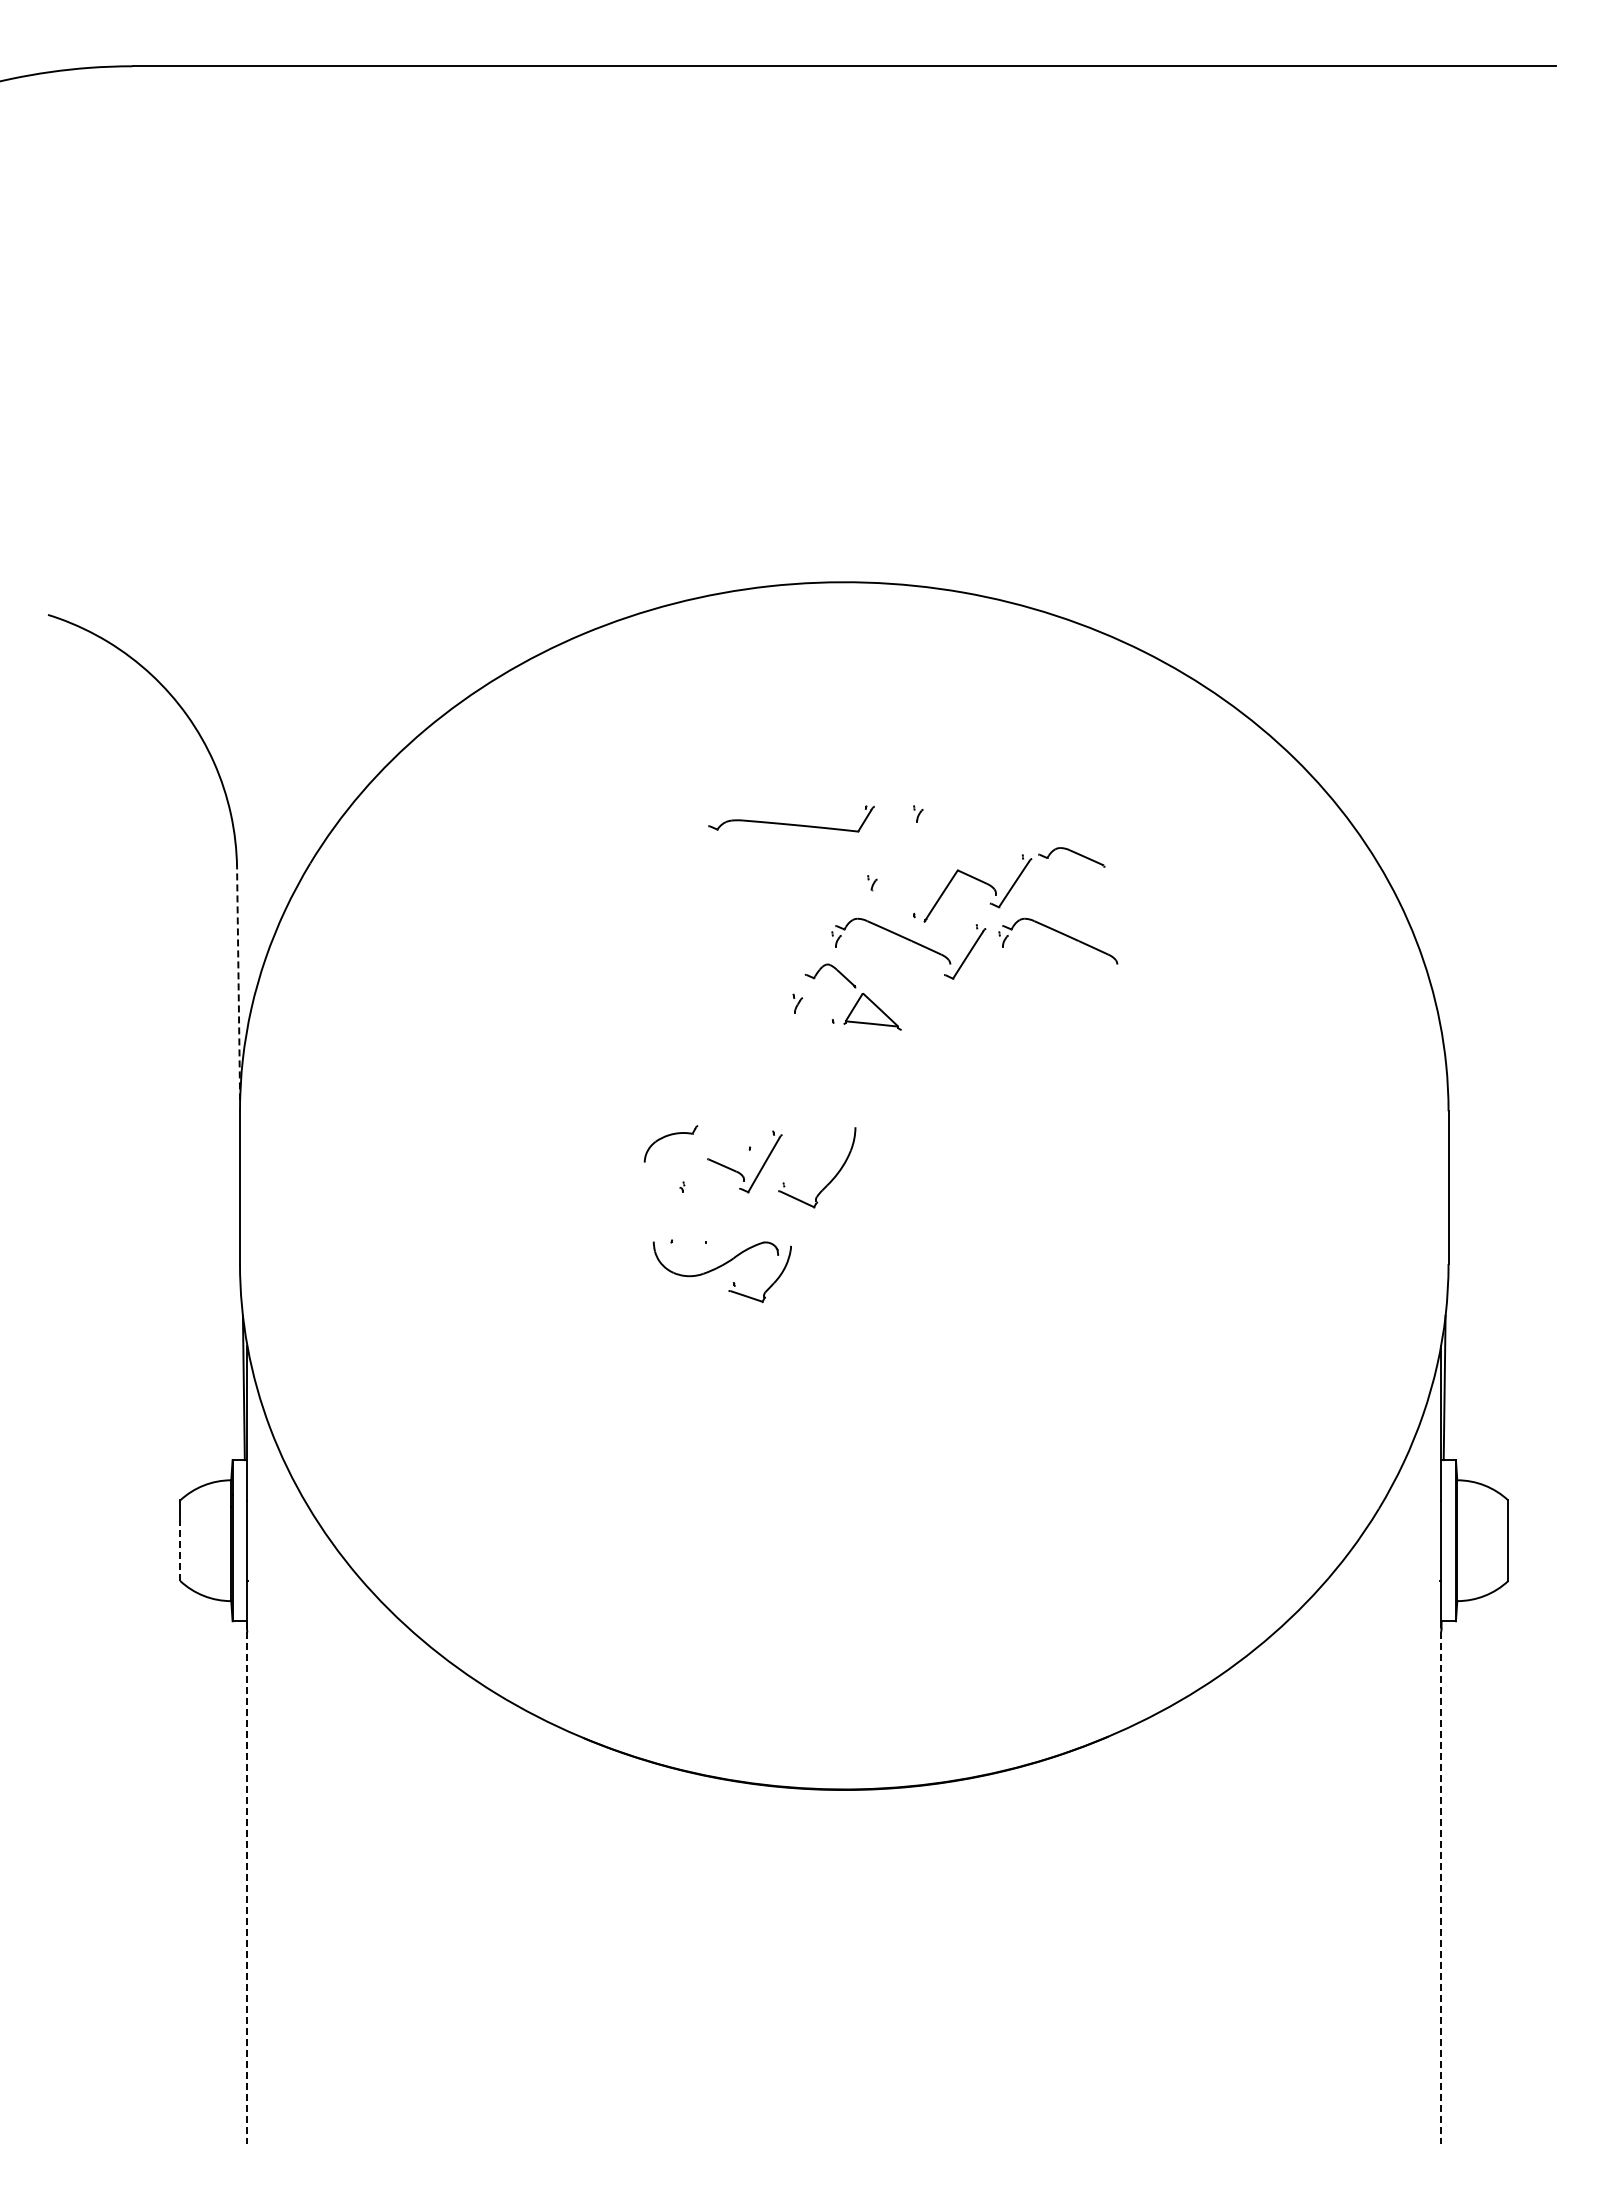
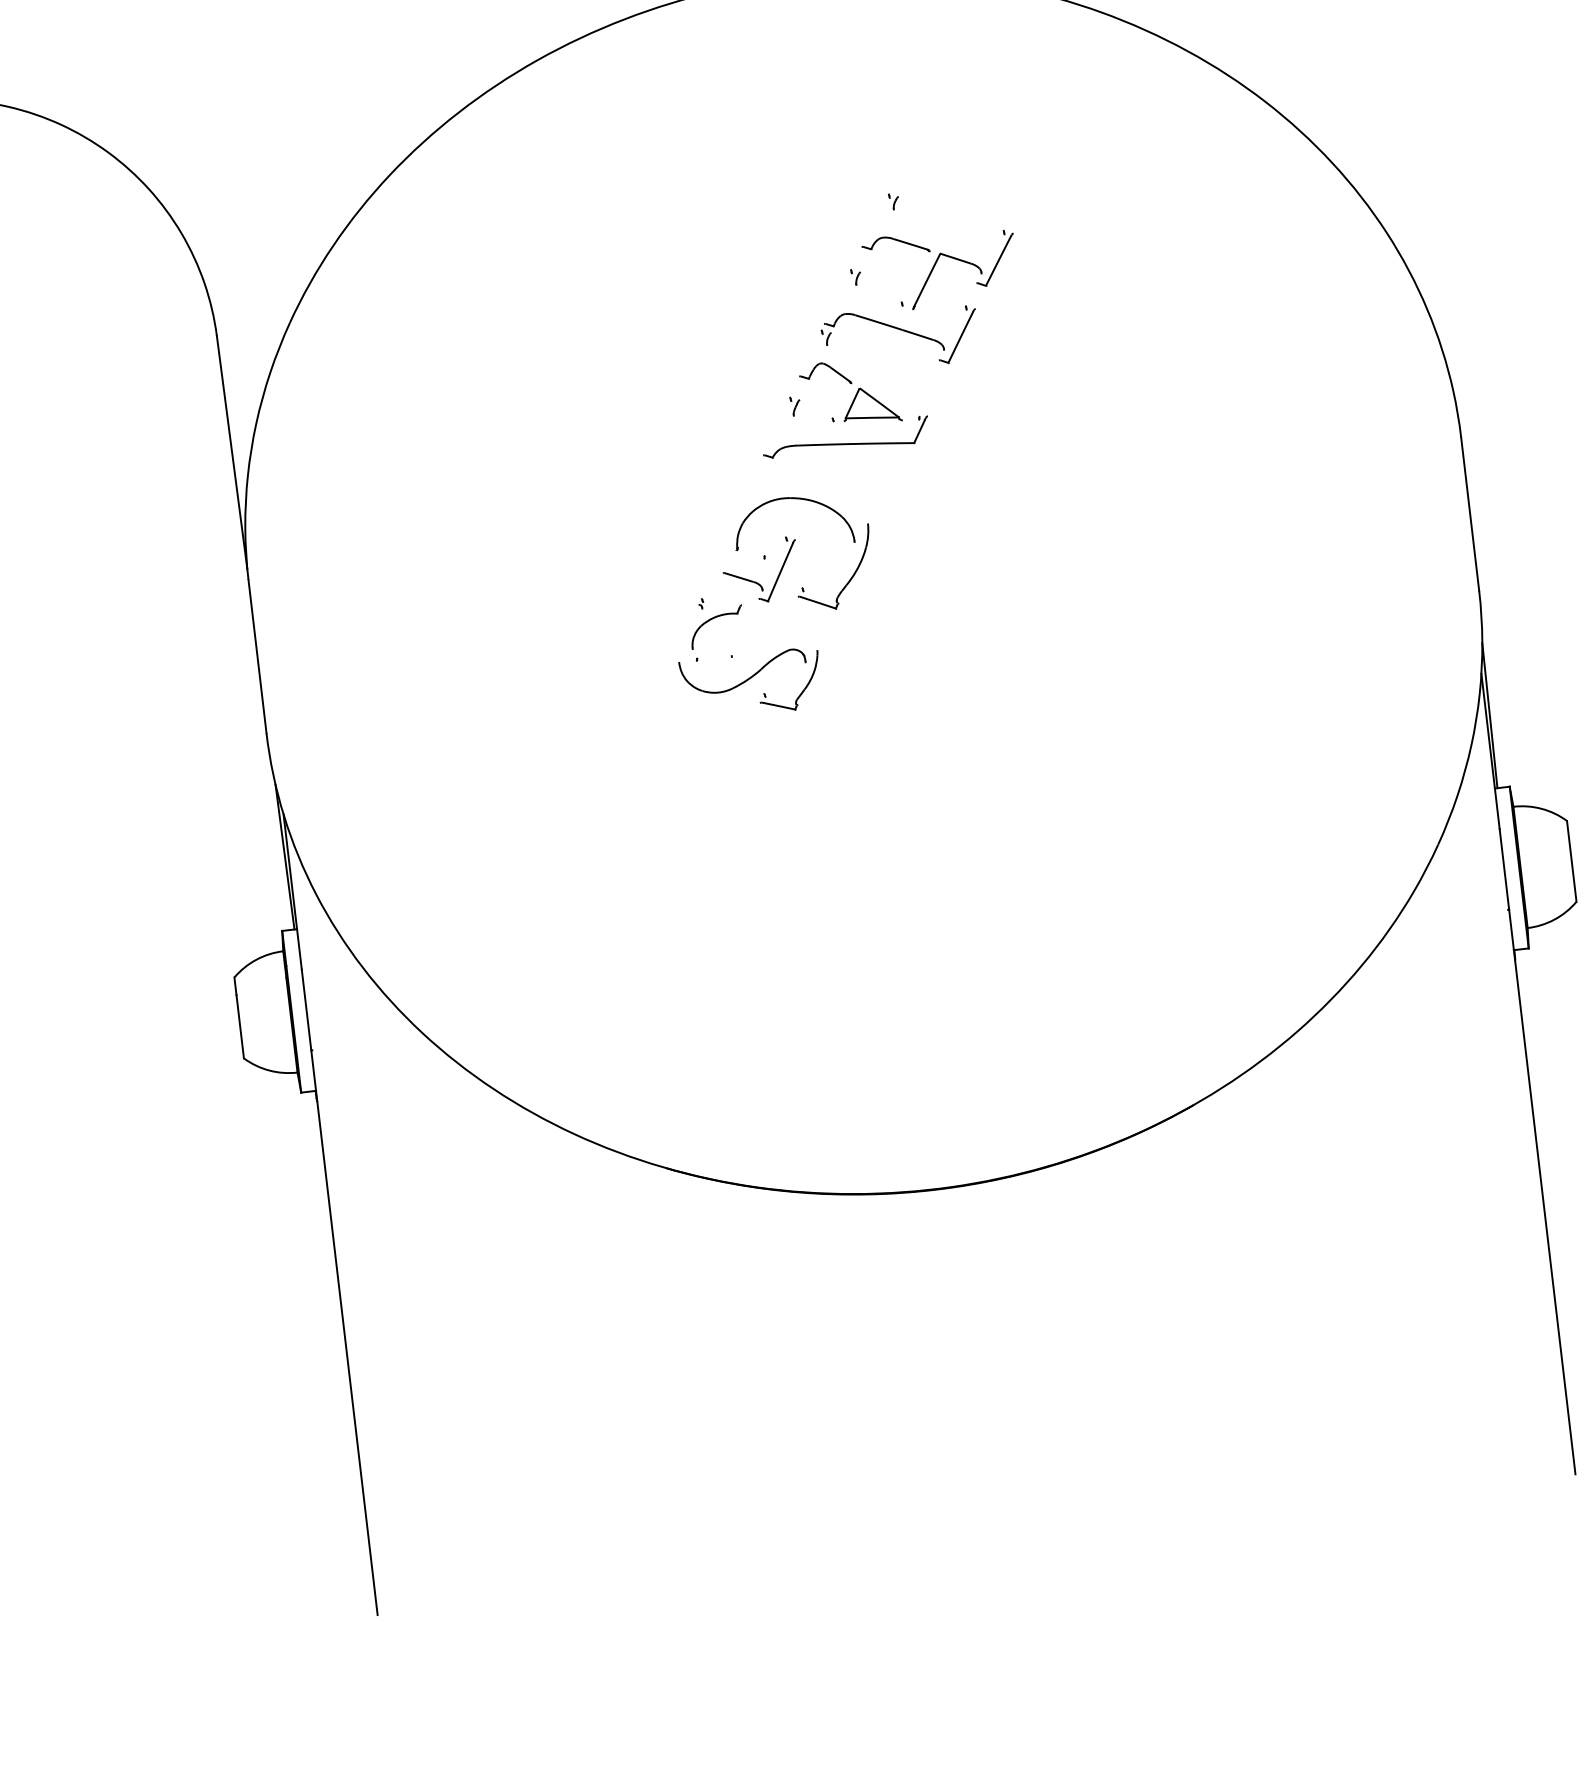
part: (791, 818) -> (845, 437), moved
part: (1071, 857) -> (895, 245), moved
part: (1061, 934) -> (1051, 305), removed
line: (238, 983) -> (231, 451), dashed -> solid
part: (787, 1095) -> (796, 499), added
part: (666, 1137) -> (711, 620), moved
line: (180, 1549) -> (240, 1026), dashed -> solid
line: (247, 1883) -> (347, 1353), dashed -> solid
line: (1441, 1883) -> (1545, 1213), dashed -> solid

